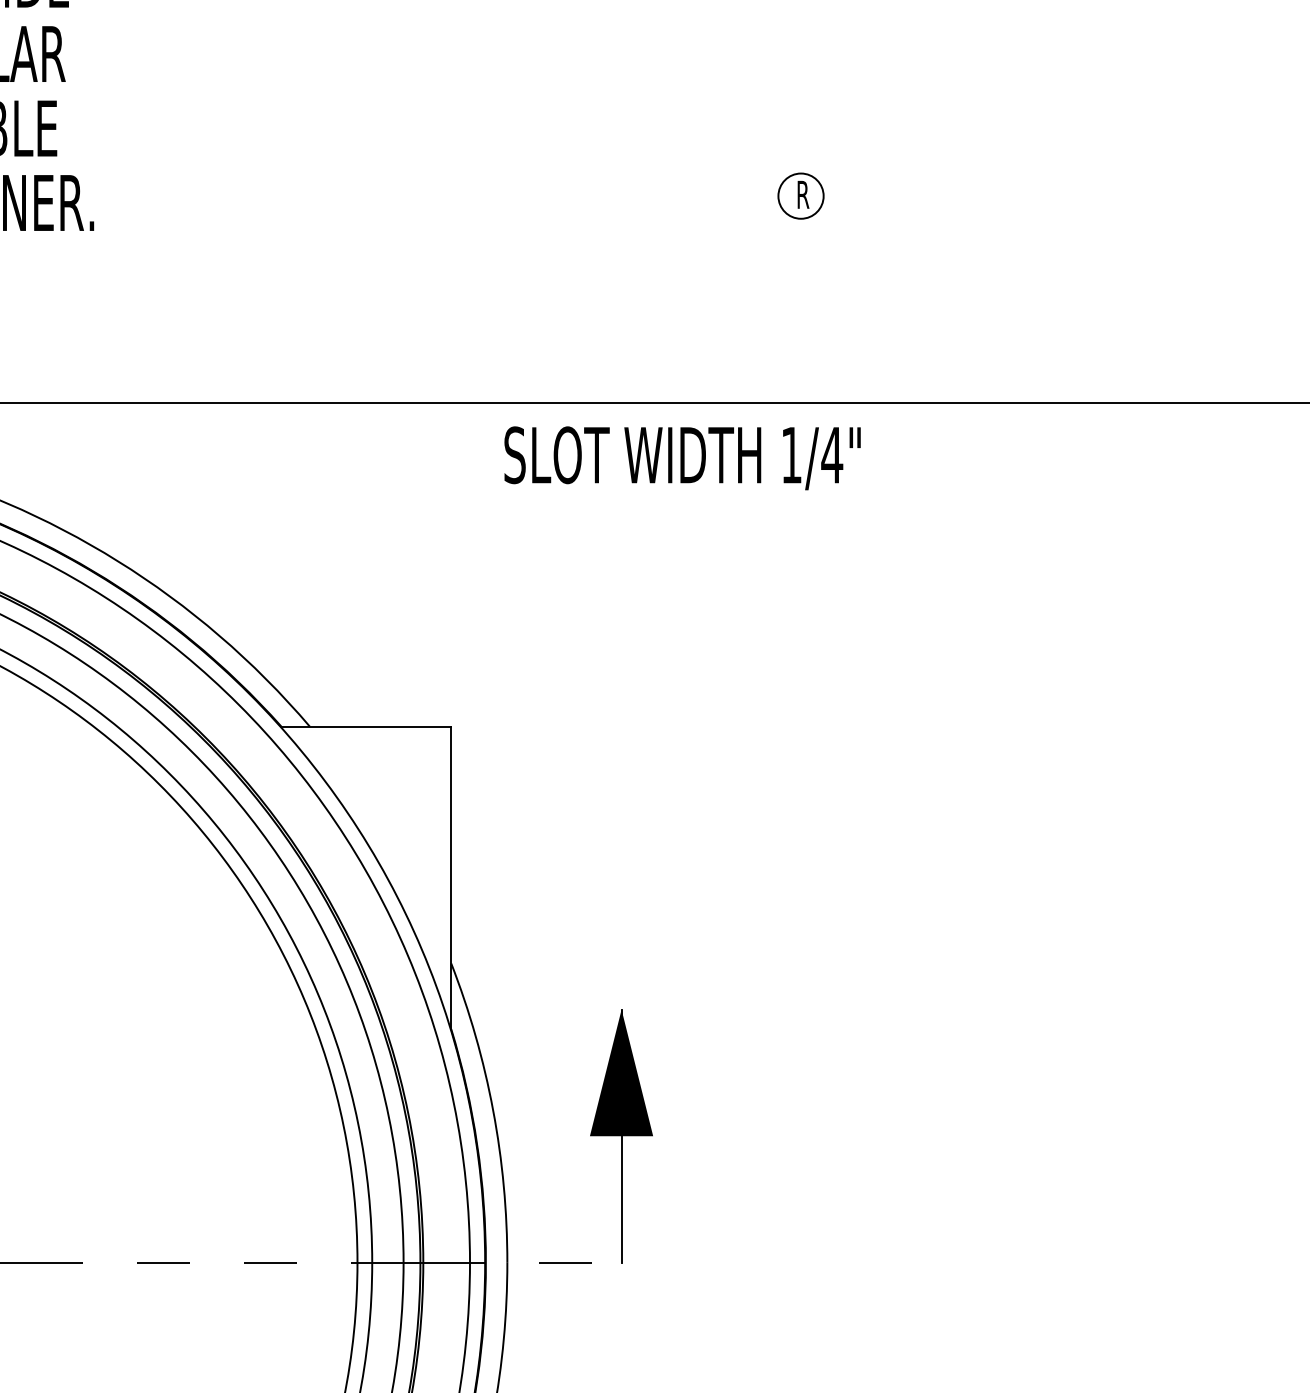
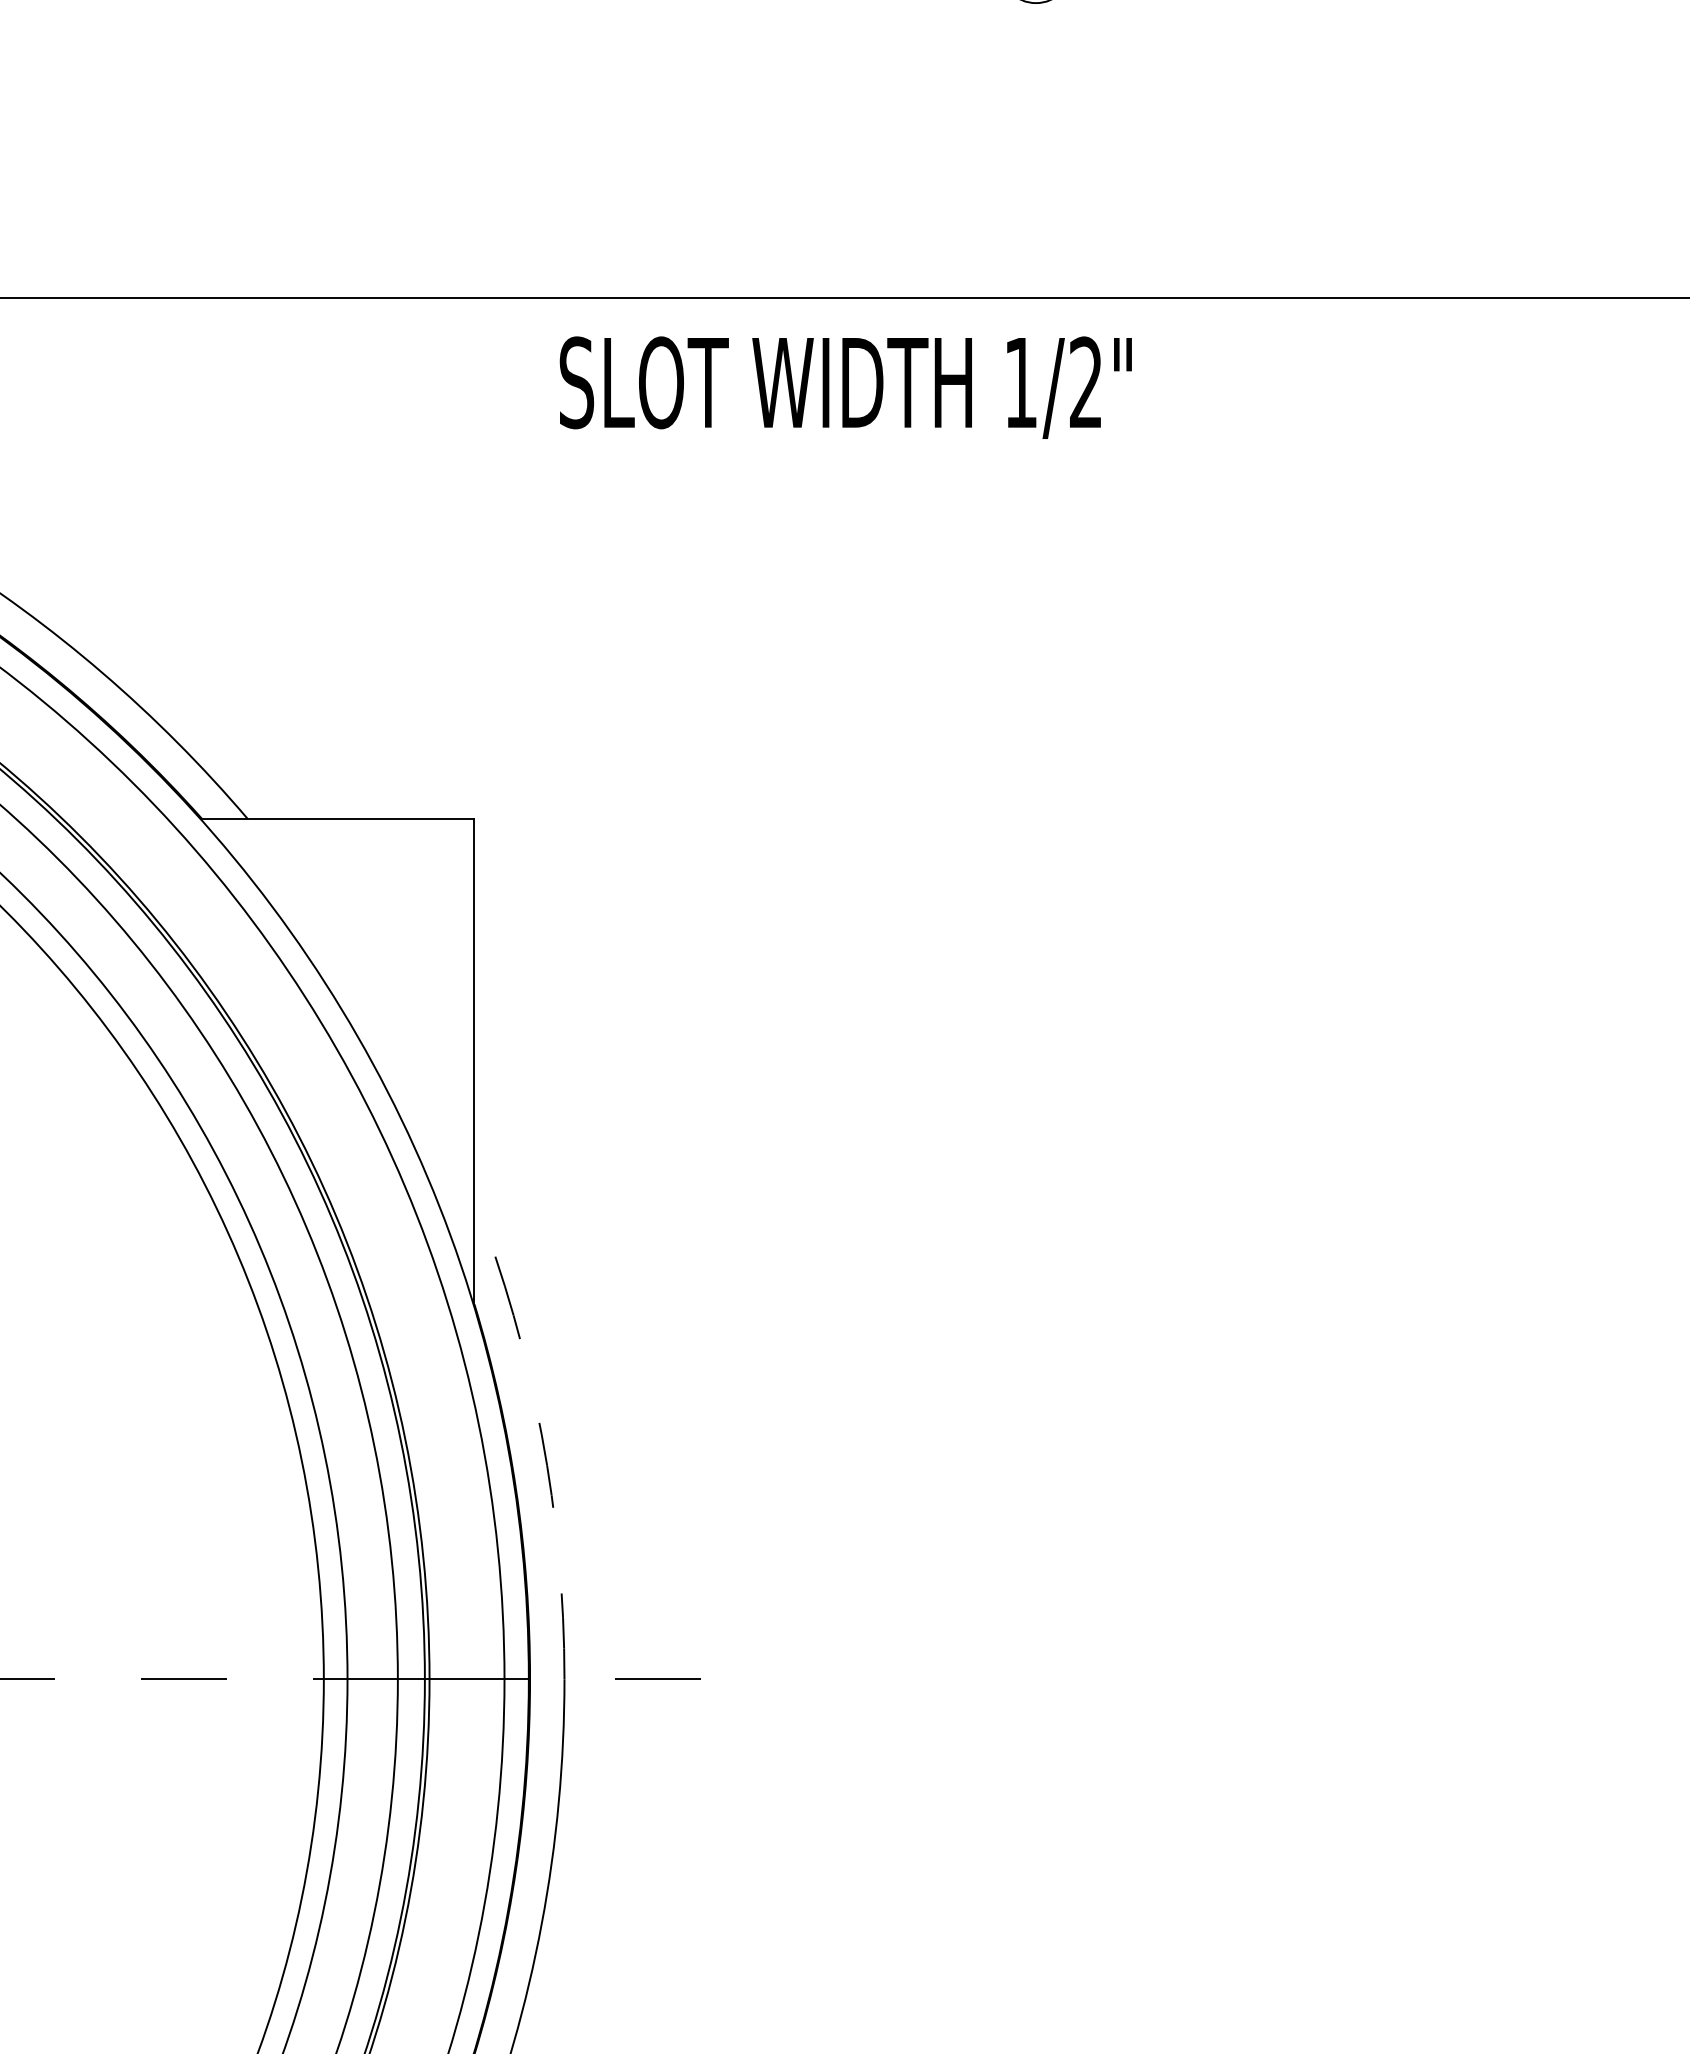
text: (832, 454) -> (1086, 381), 1/4" -> 1/2"
arc: (493, 1110) -> (542, 1434), solid -> dashed
part: (621, 1136) -> (747, 1476), removed

